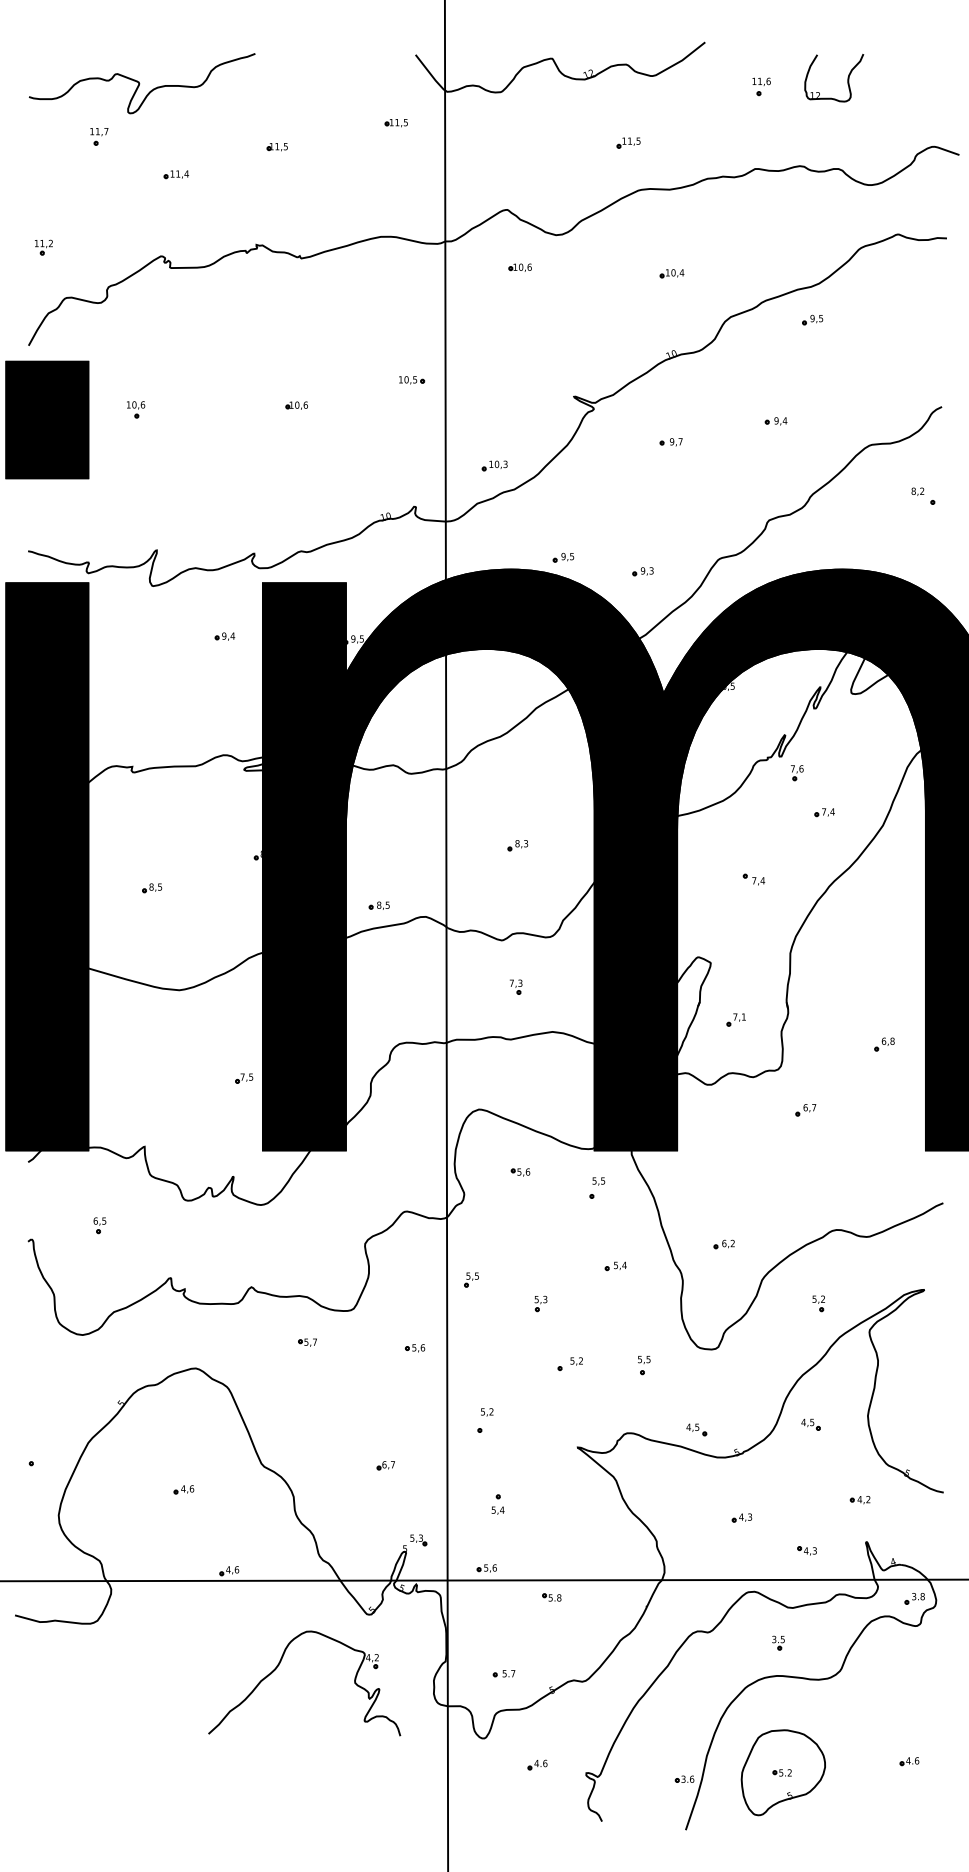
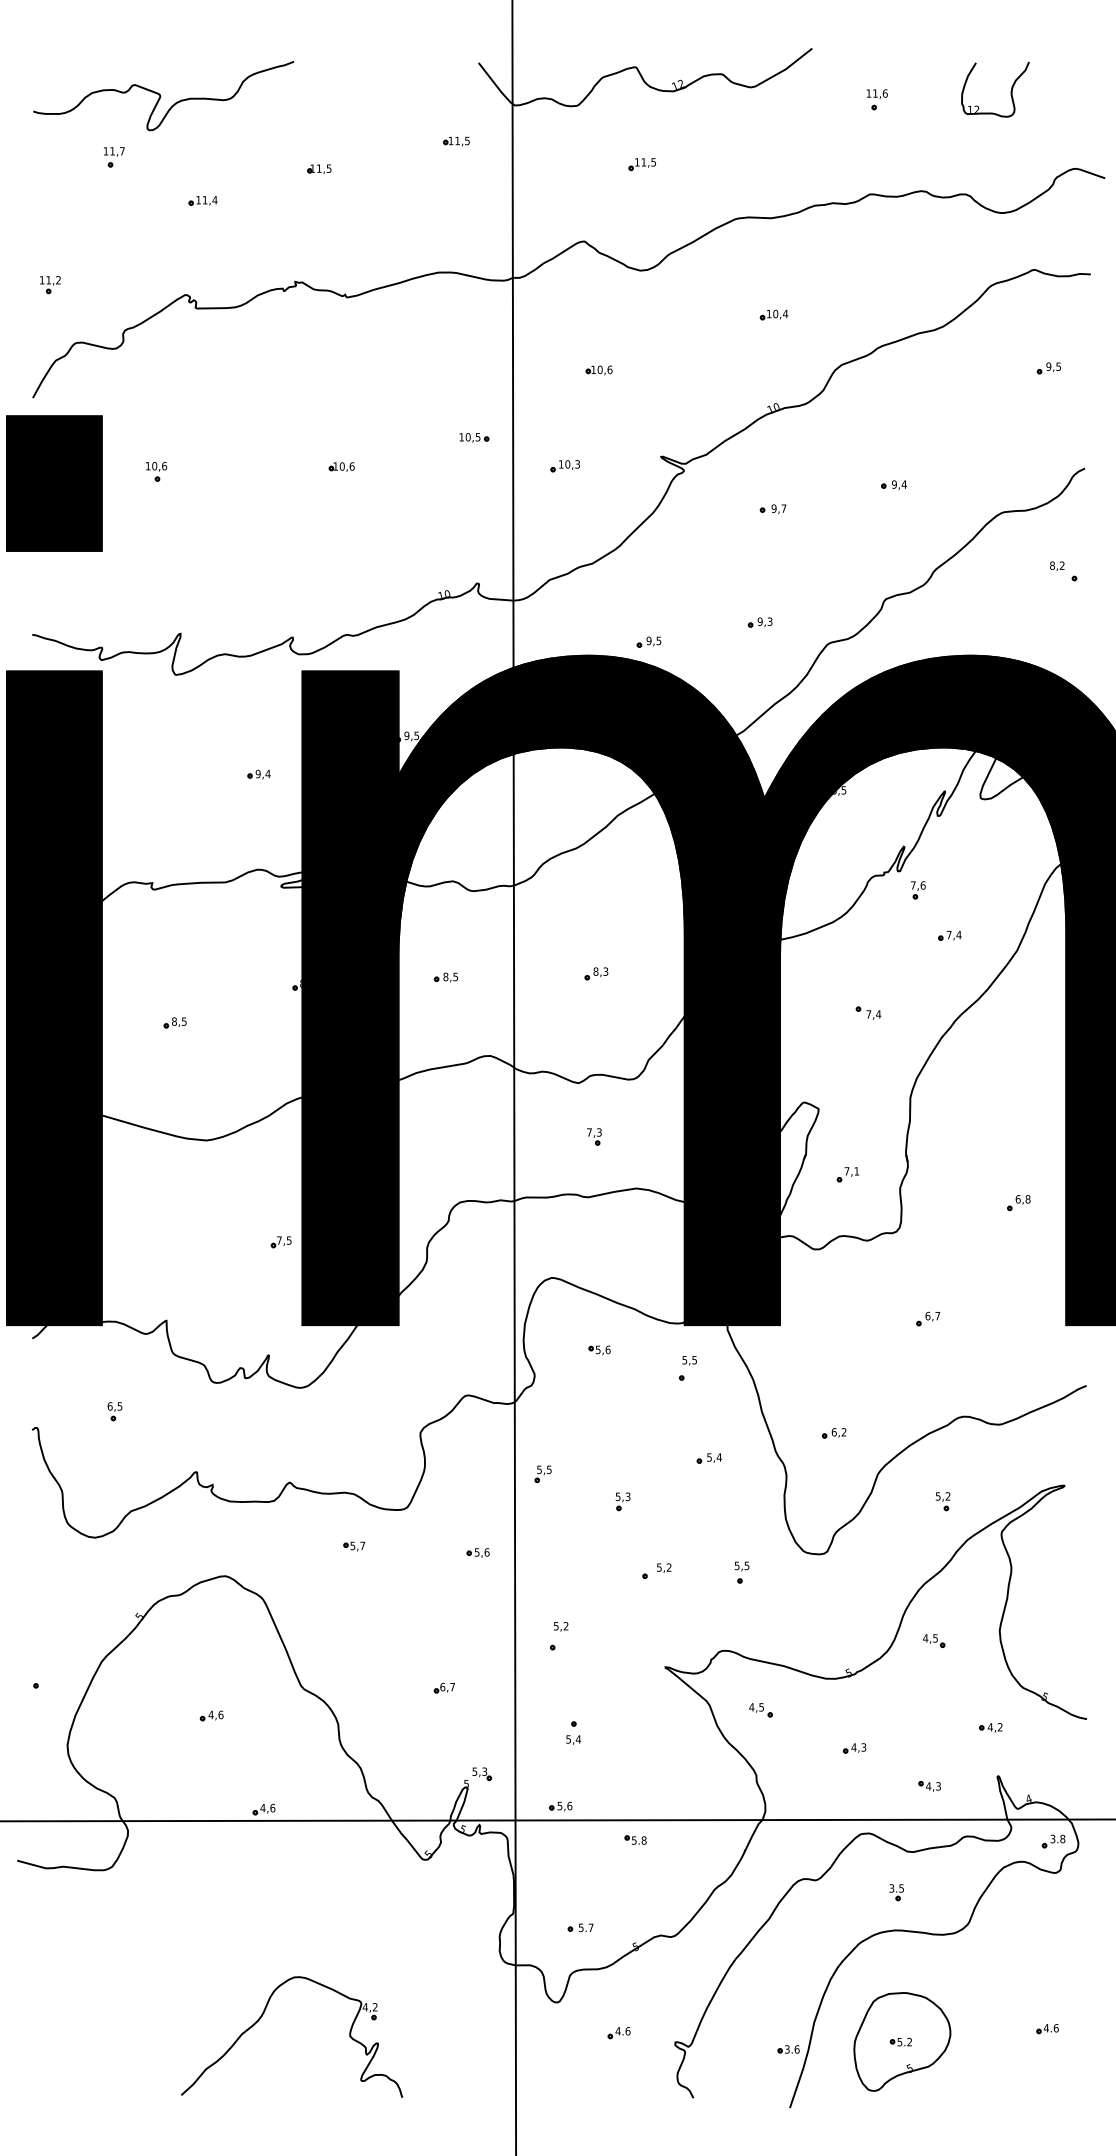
part: (847, 78) -> (1010, 90), moved
part: (628, 142) -> (642, 163), moved
part: (519, 267) -> (598, 370), moved
part: (812, 319) -> (1048, 367), moved
part: (494, 465) -> (564, 465), moved
part: (642, 571) -> (759, 622), moved
part: (224, 636) -> (258, 774), moved
part: (378, 905) -> (445, 977), moved
part: (805, 1110) -> (927, 1319), moved
part: (696, 1429) -> (760, 1709), moved
part: (279, 1665) -> (263, 2016), moved

